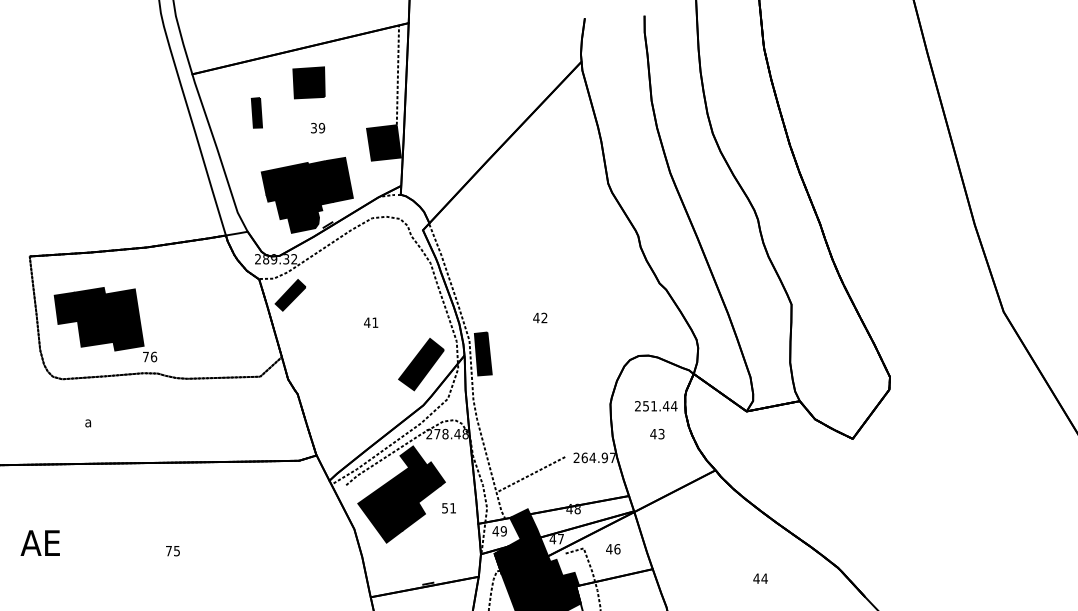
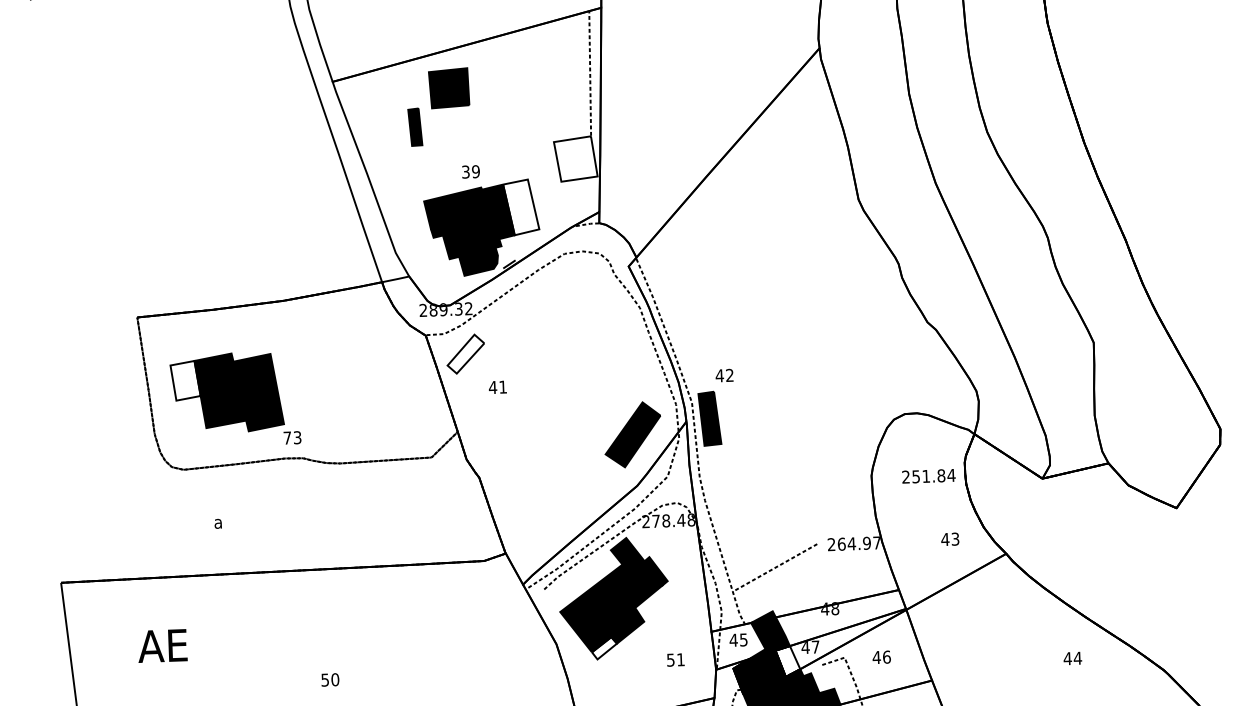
part: (308, 82) -> (448, 87), moved
text: (318, 127) -> (471, 171), moved
fill: (383, 142) -> (575, 158), removed
fill: (338, 179) -> (520, 206), removed
fill: (290, 295) -> (465, 354), removed
fill: (65, 307) -> (184, 379), removed
text: (540, 317) -> (724, 374), moved
text: (371, 322) -> (498, 387), moved
text: (154, 356) -> (298, 437), 76 -> 73
text: (665, 406) -> (940, 476), 251.44 -> 251.84
text: (657, 433) -> (950, 538), moved
text: (448, 508) -> (675, 660), moved
text: (503, 531) -> (743, 640), 49 -> 45
fill: (392, 533) -> (604, 647), removed
text: (39, 542) -> (161, 645), moved
fill: (538, 549) -> (788, 661), removed
text: (173, 550) -> (330, 679), 75 -> 50
text: (760, 578) -> (1072, 658), moved

